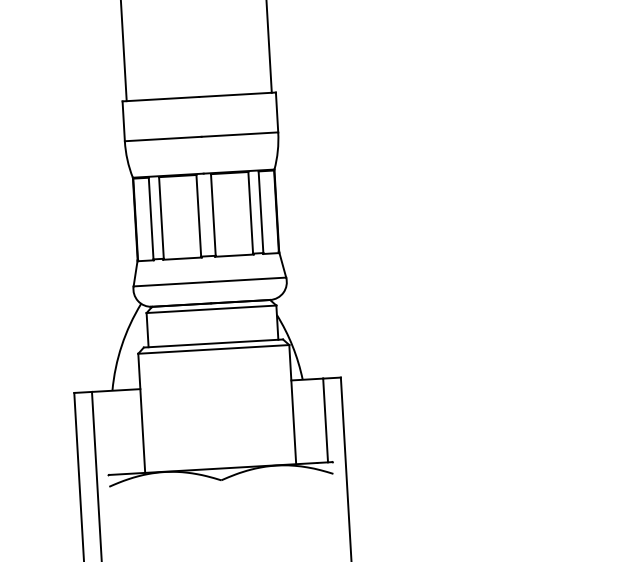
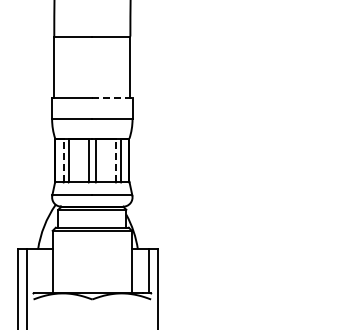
line: (237, 94) -> (112, 98), solid -> dashed
line: (250, 212) -> (115, 160), solid -> dashed
line: (151, 218) -> (63, 160), solid -> dashed

